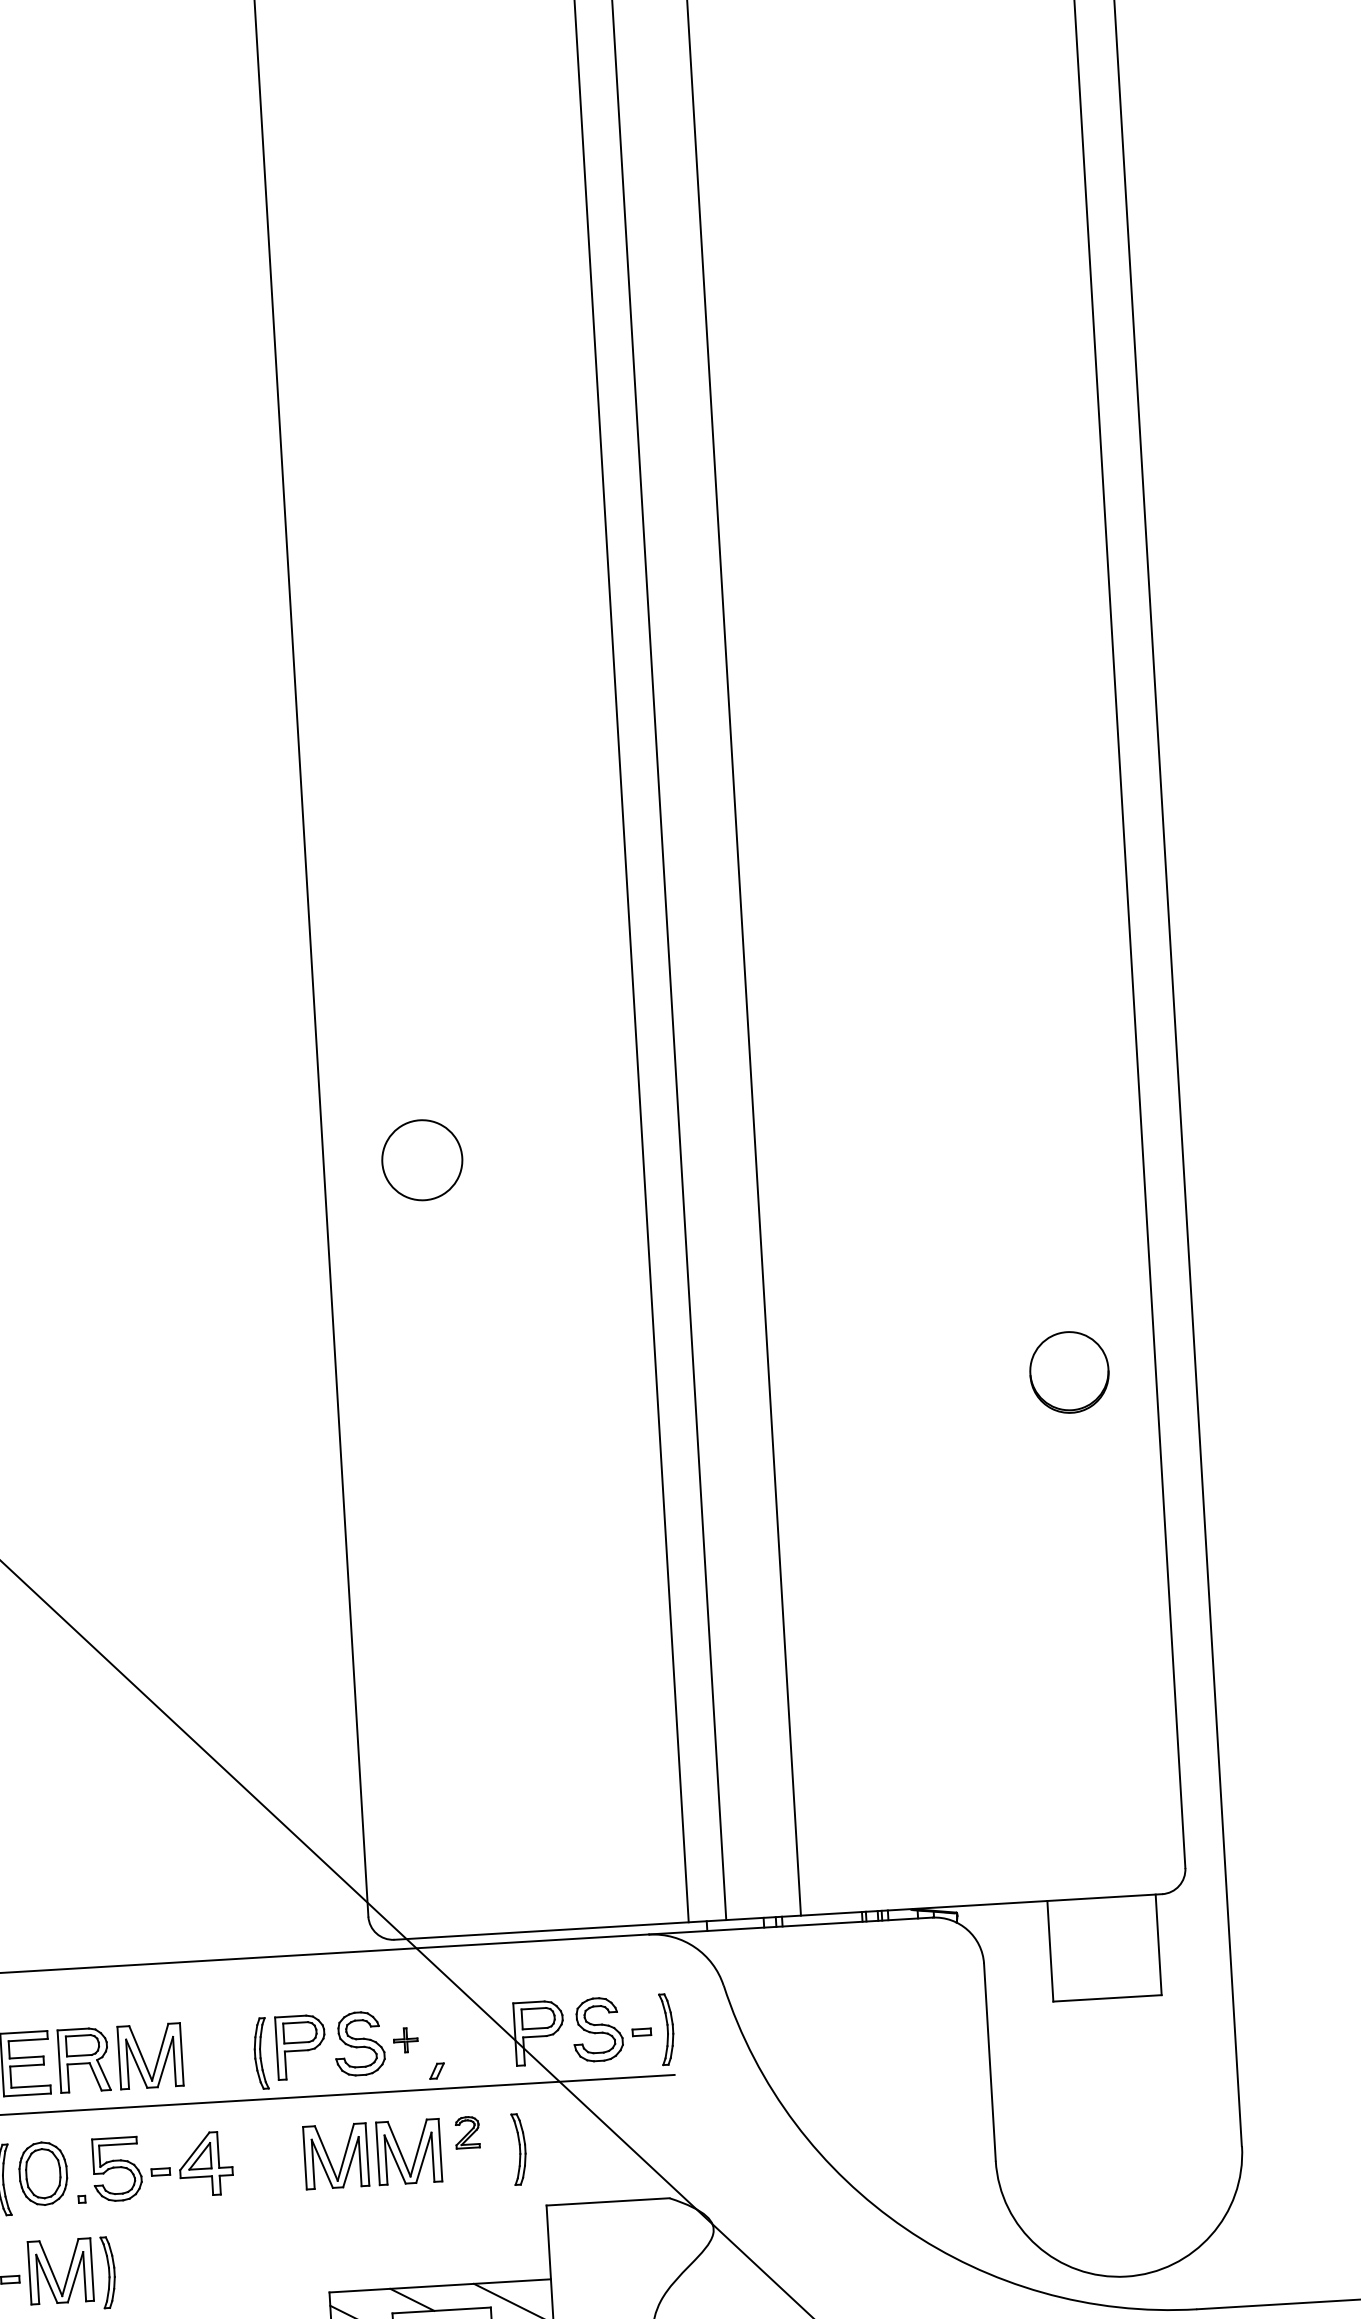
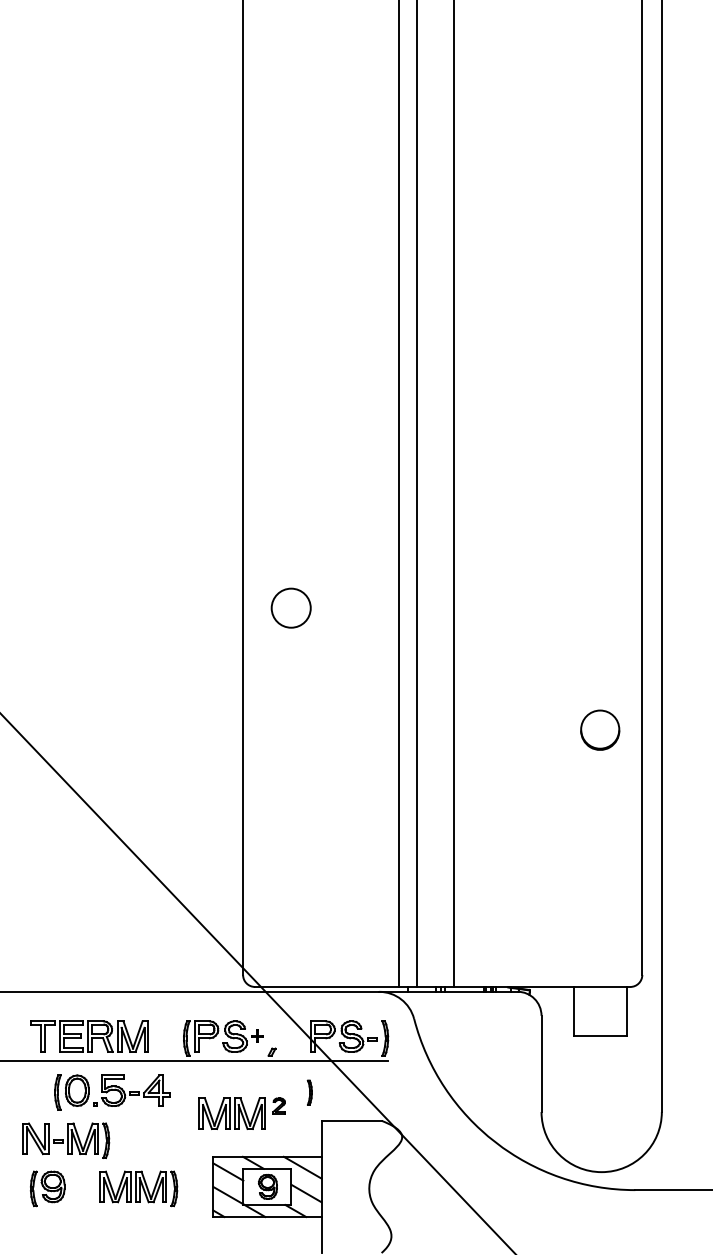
part: (518, 2149) -> (309, 1092), size x0.7
part: (391, 2152) -> (241, 1113), moved

